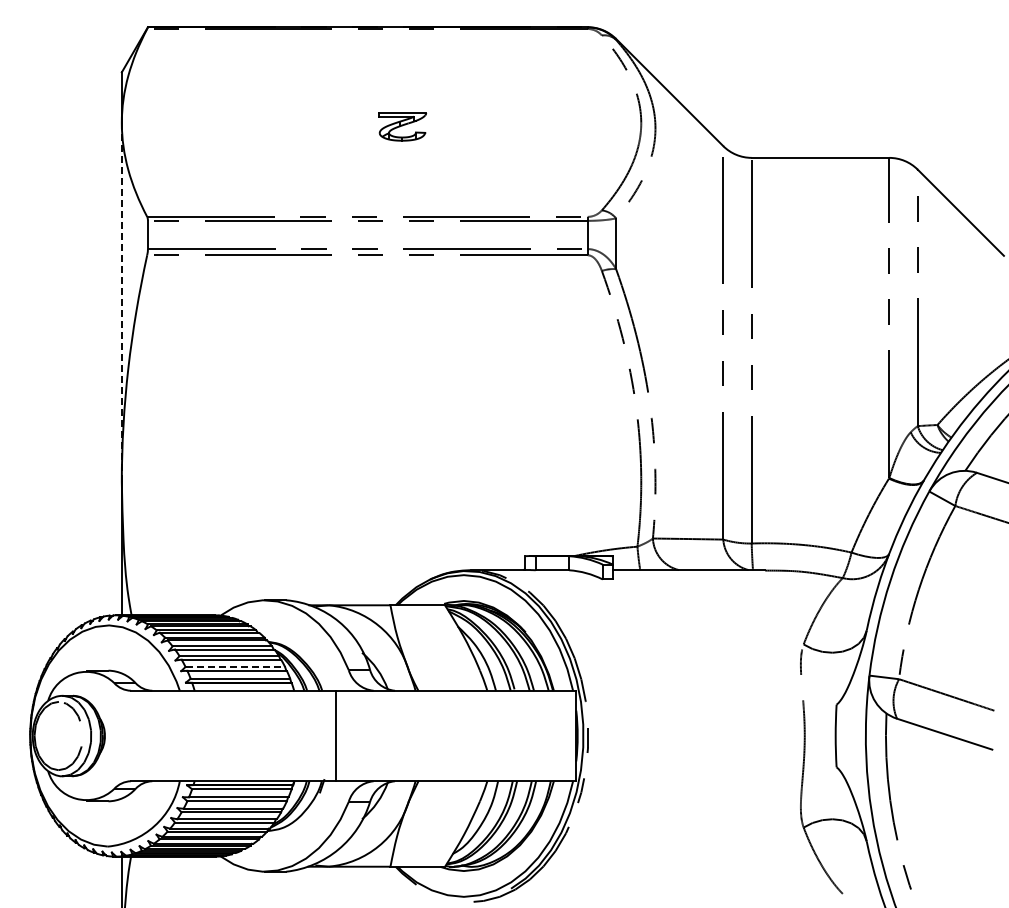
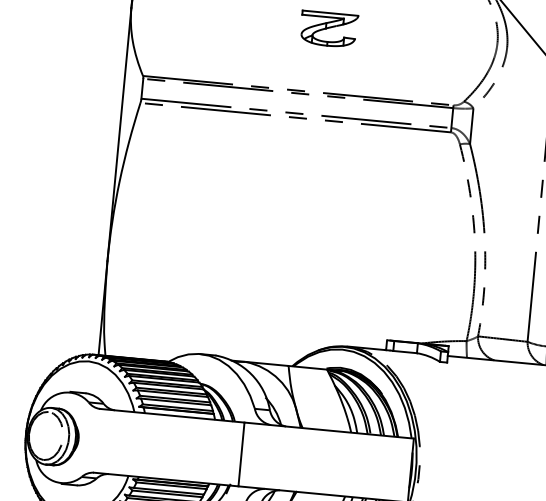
part: (402, 126) -> (328, 29), size x1.67
line: (121, 302) -> (119, 134), dashed -> solid
line: (235, 666) -> (175, 398), dashed -> solid

